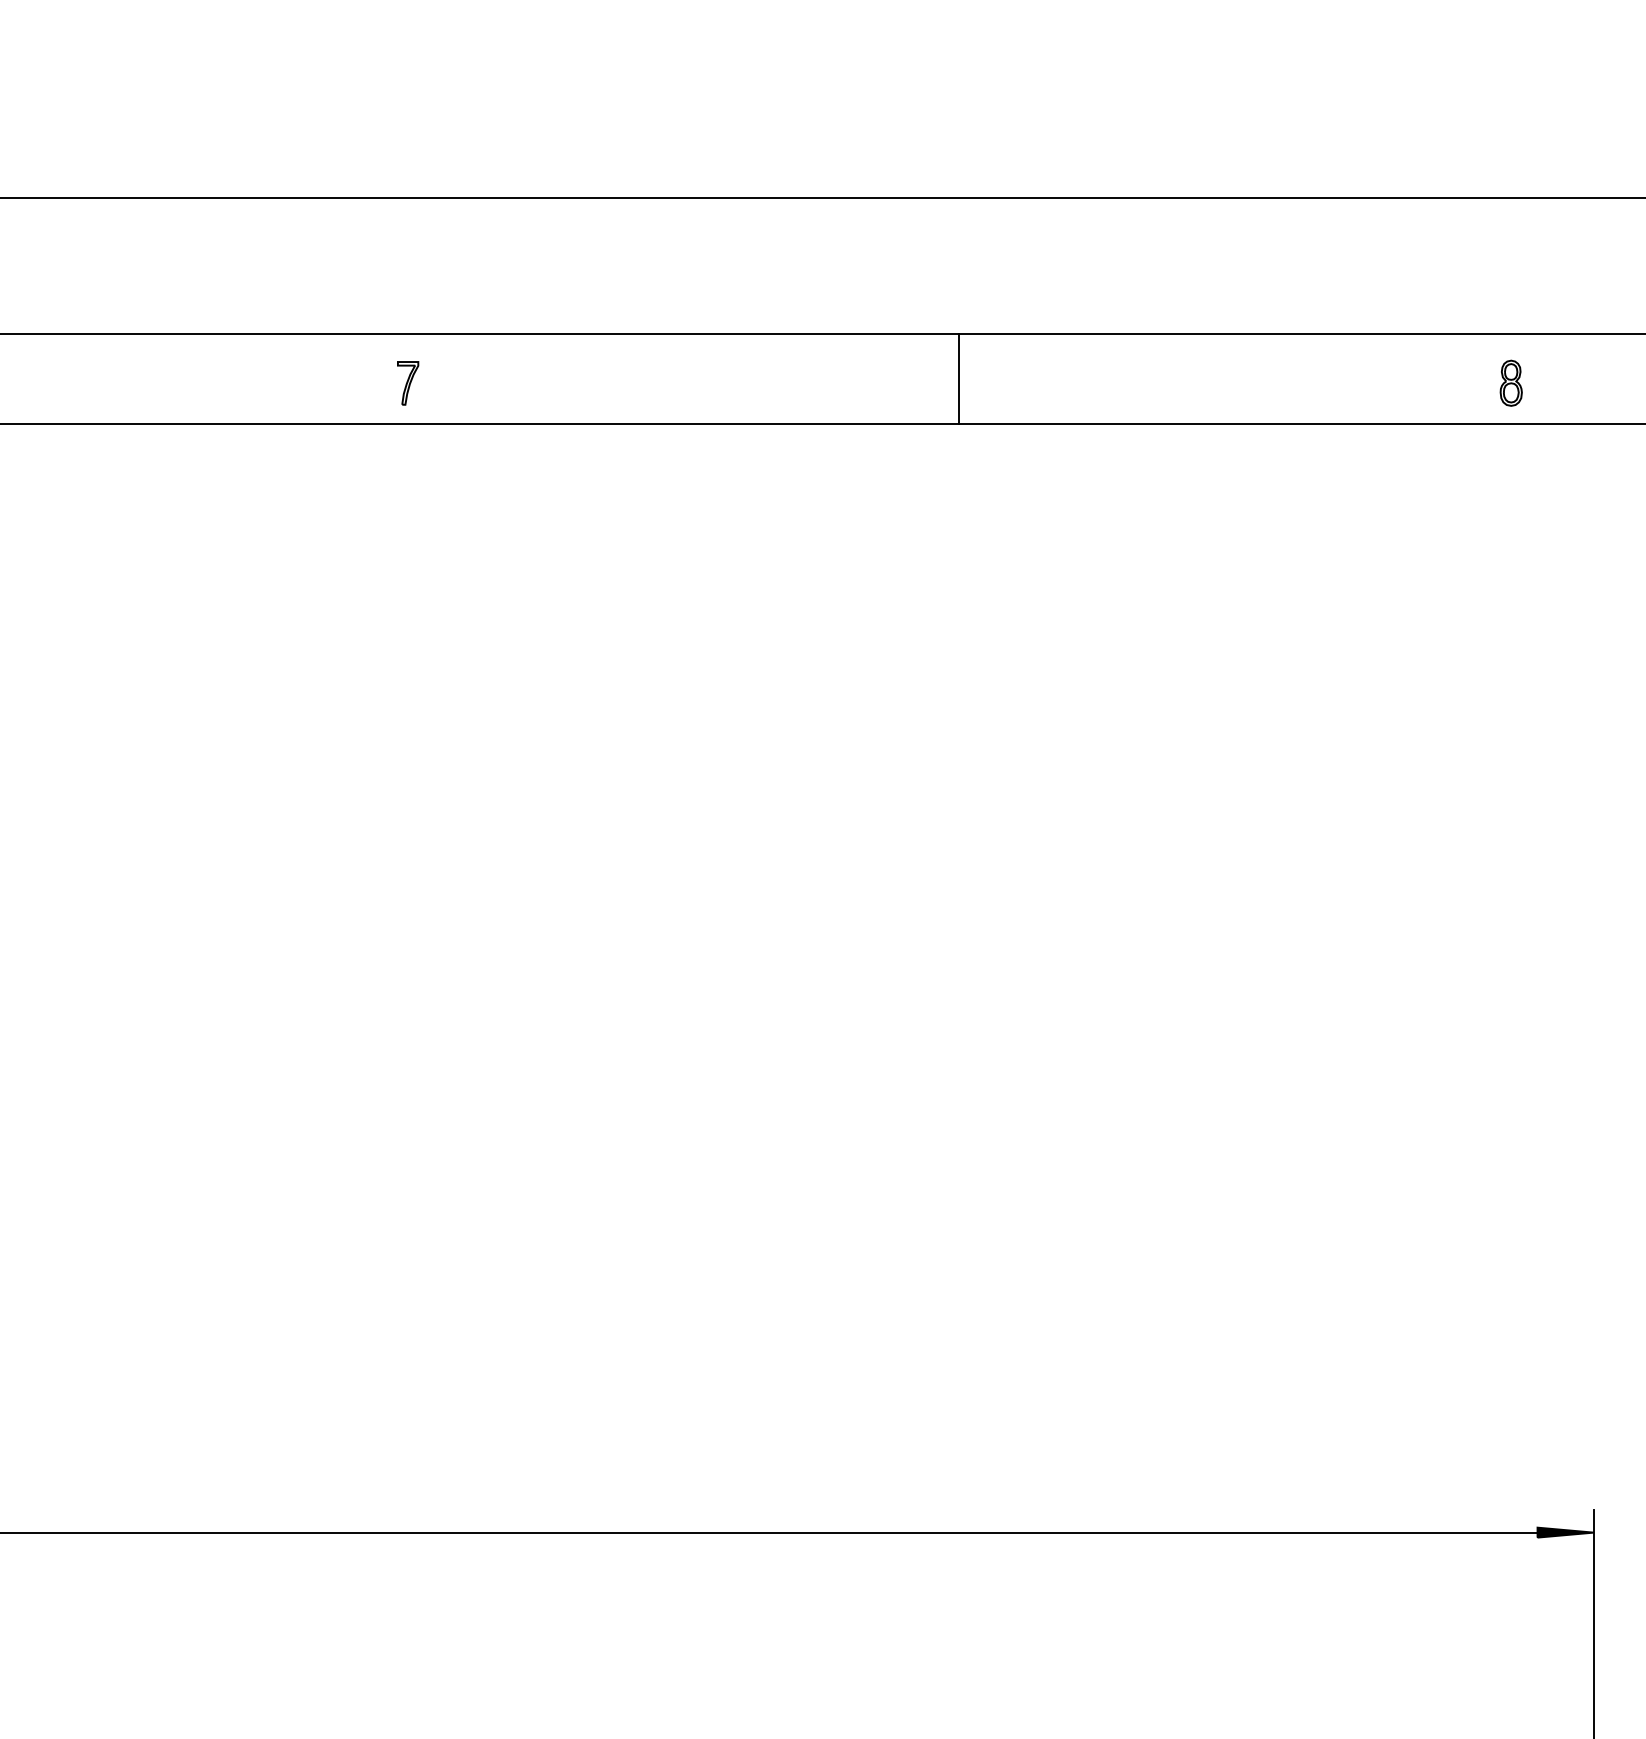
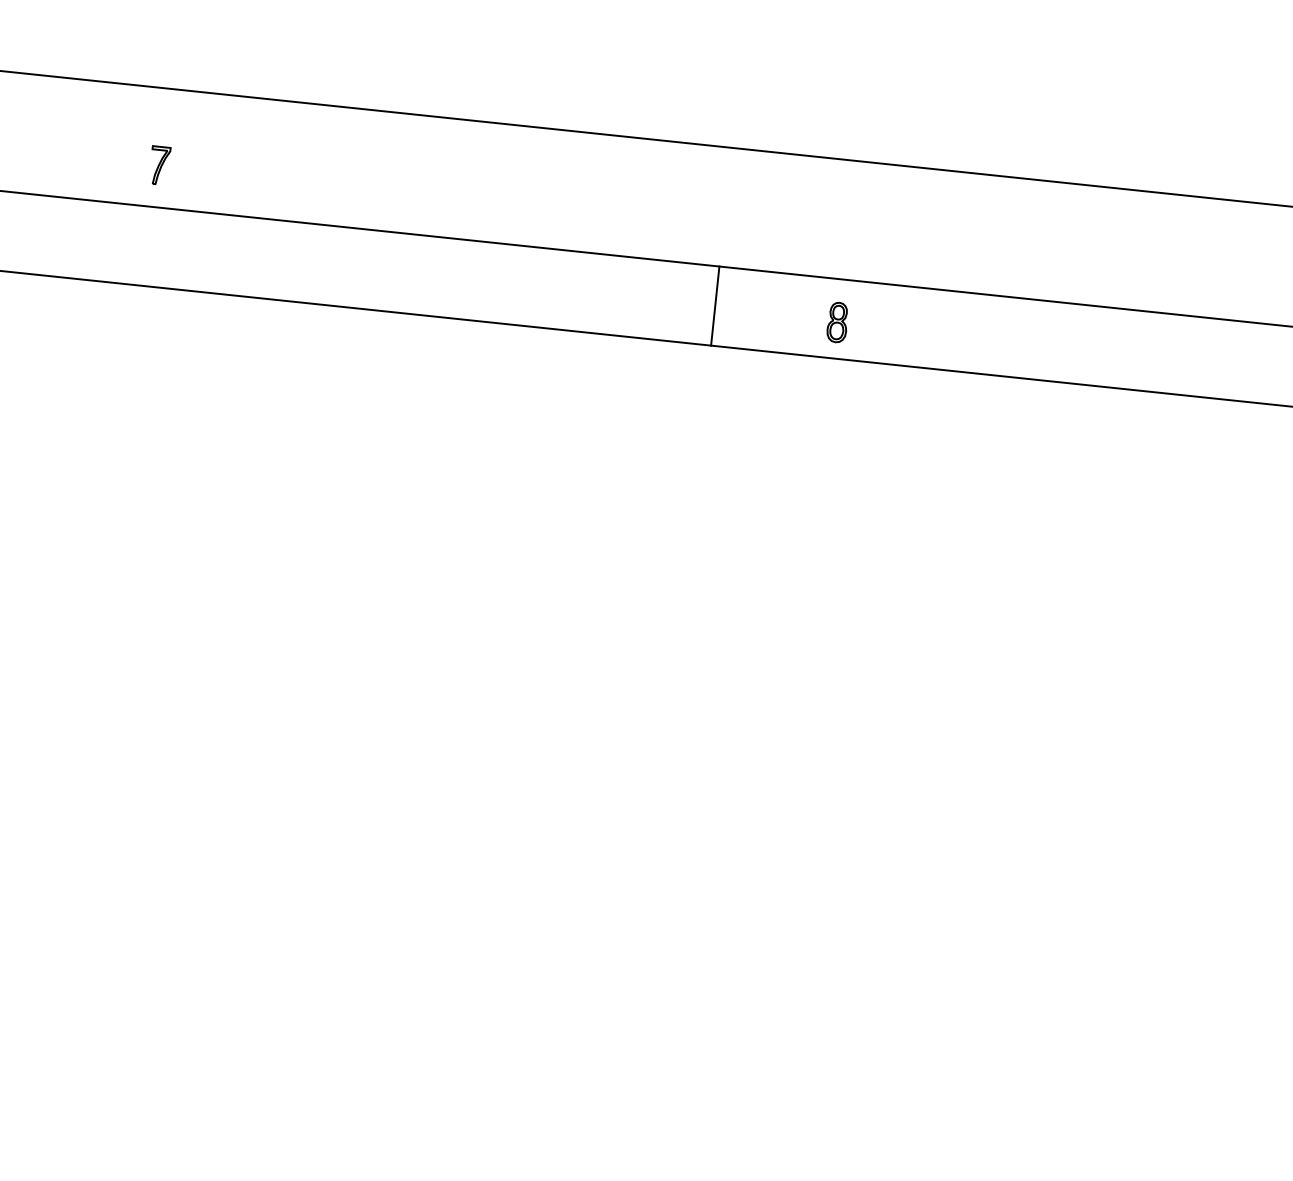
line: (958, 378) -> (715, 305), moved
part: (1510, 382) -> (837, 321), moved
part: (408, 383) -> (160, 165), moved

